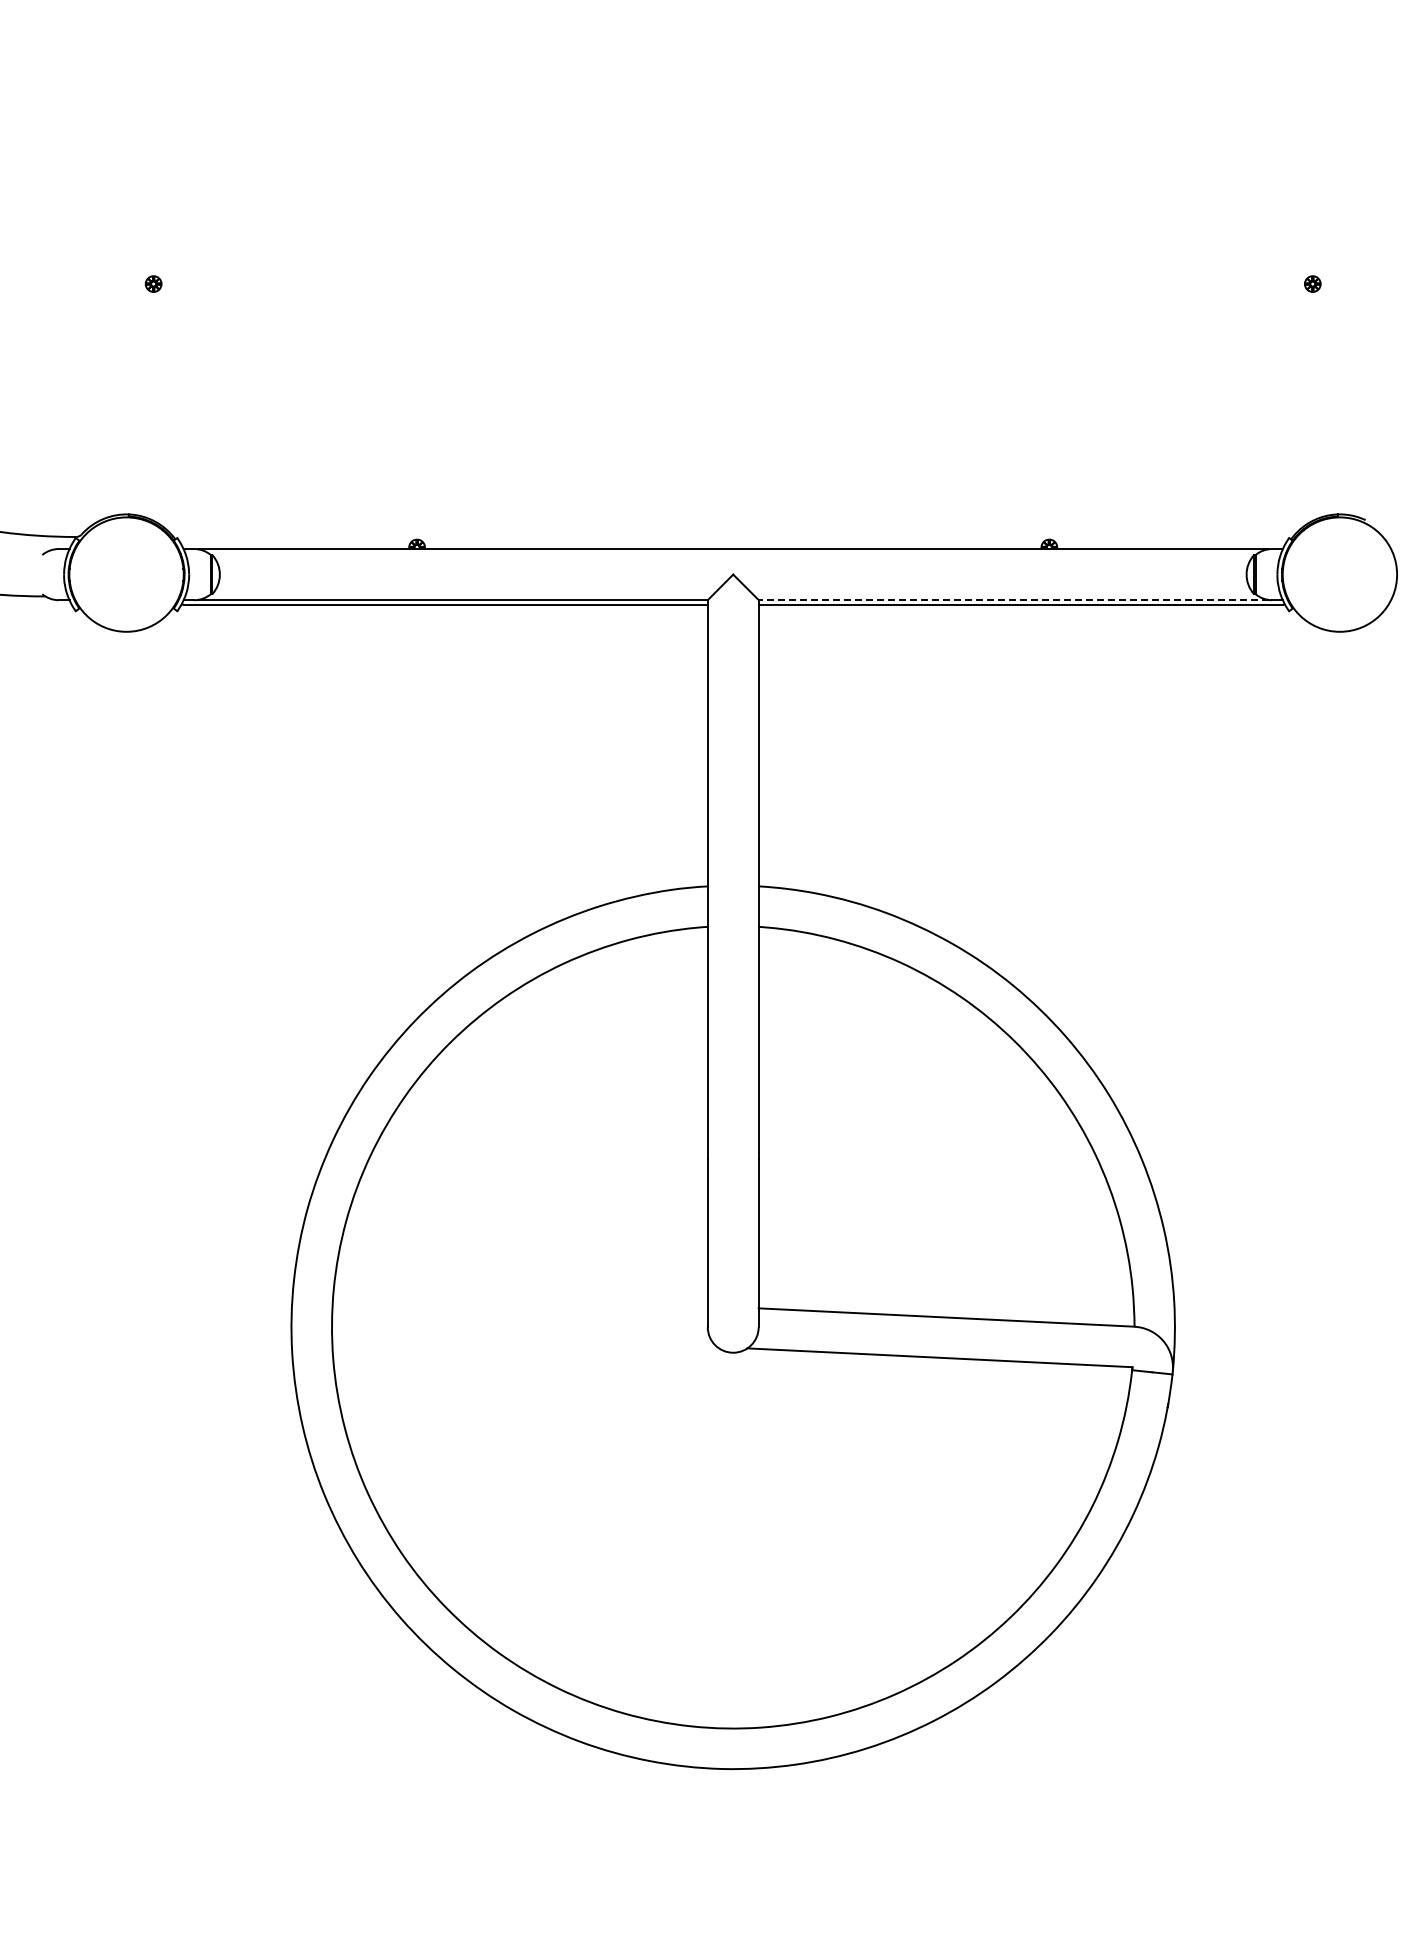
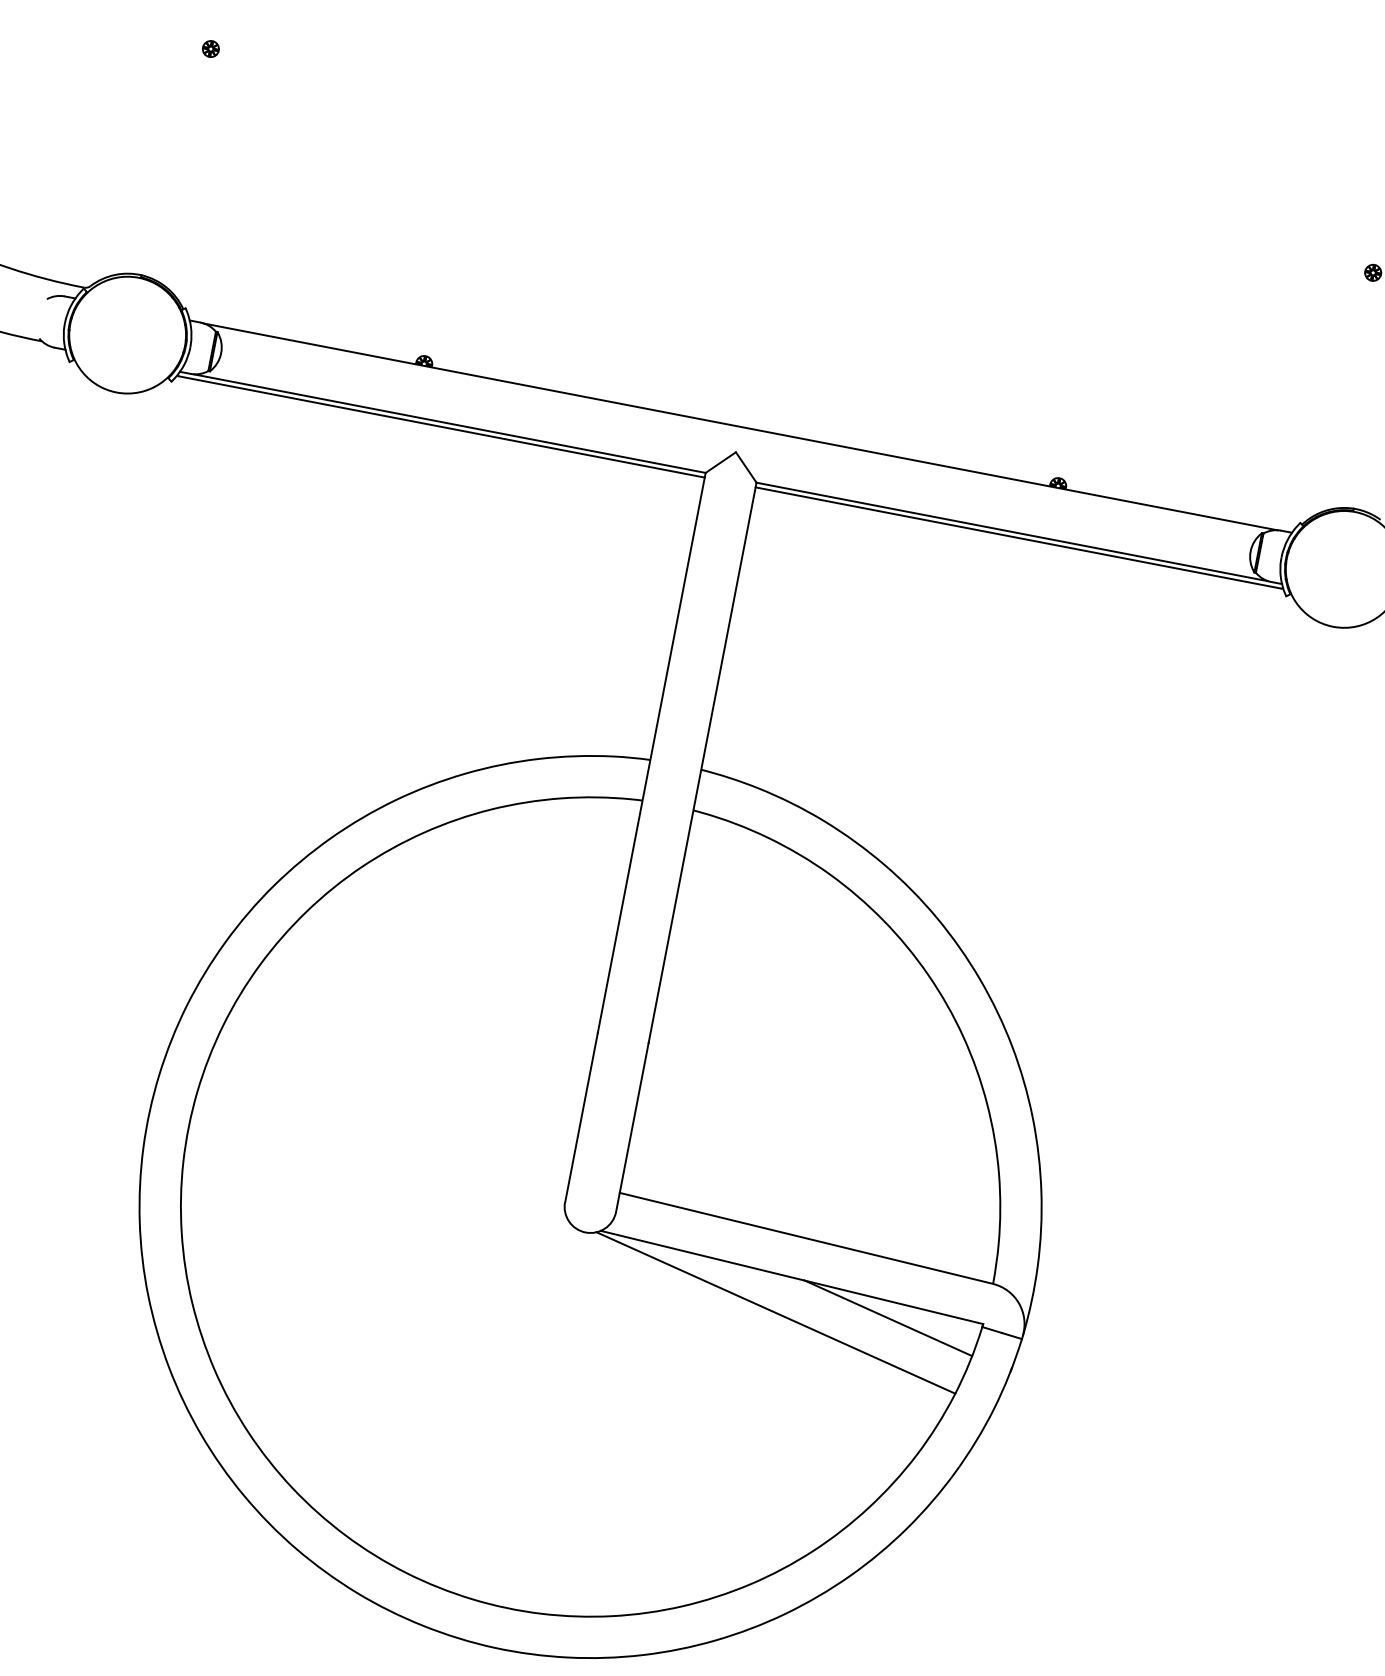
line: (1013, 600) -> (1011, 532), dashed -> solid
line: (1039, 1379) -> (887, 1318), added
line: (930, 1394) -> (775, 1312), added

